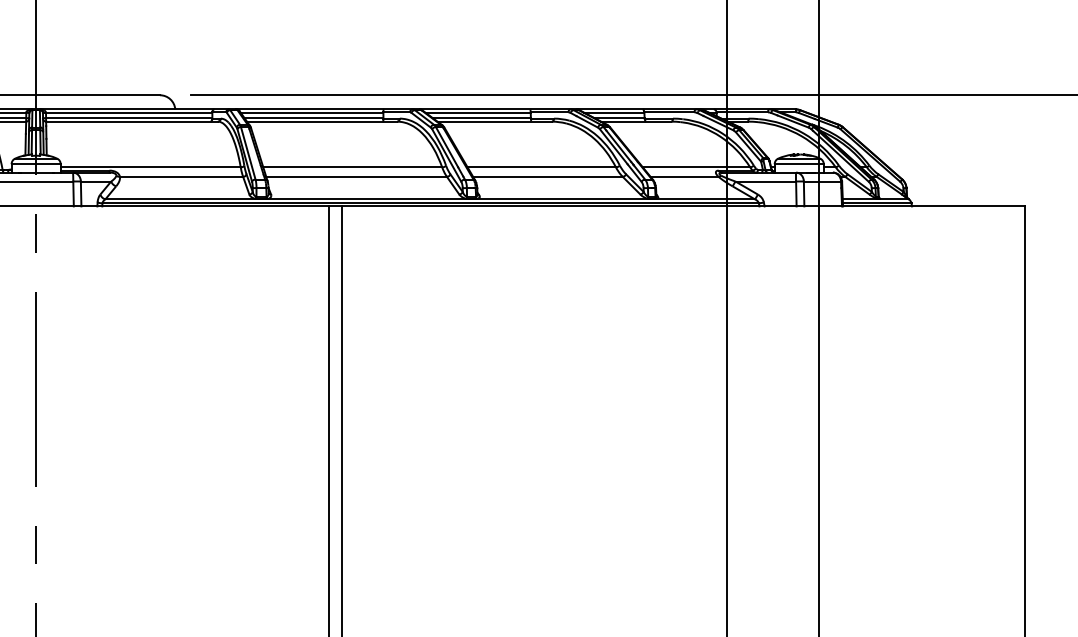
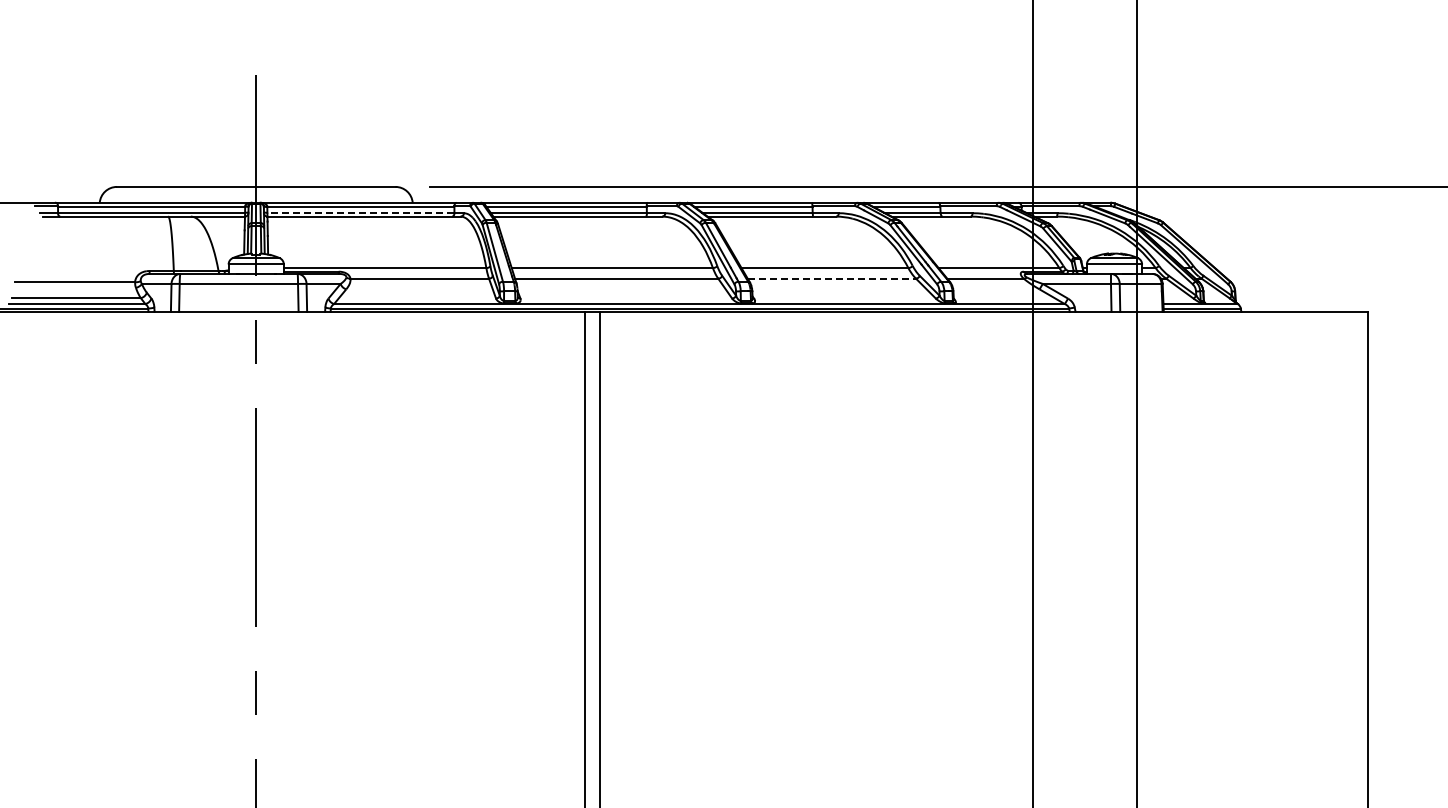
line: (128, 117) -> (360, 212), solid -> dashed
line: (548, 176) -> (832, 278), solid -> dashed

